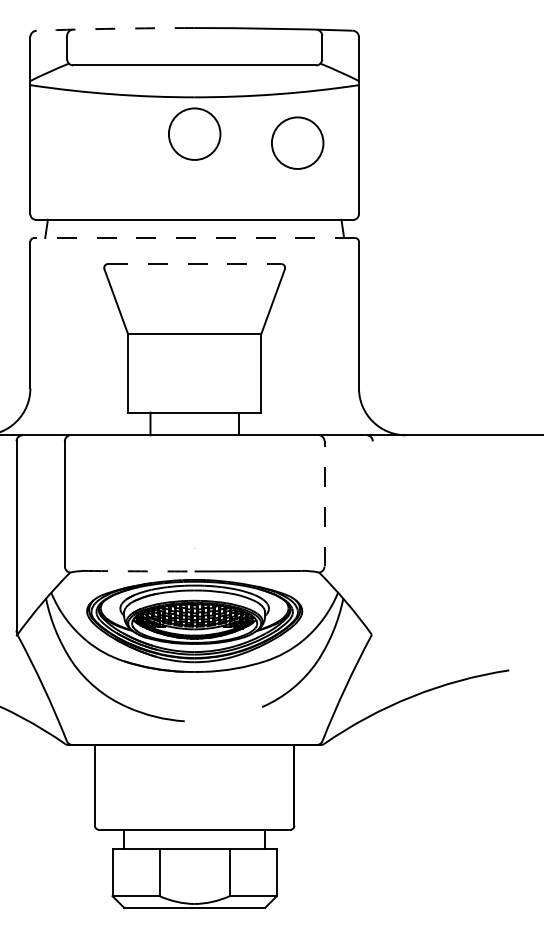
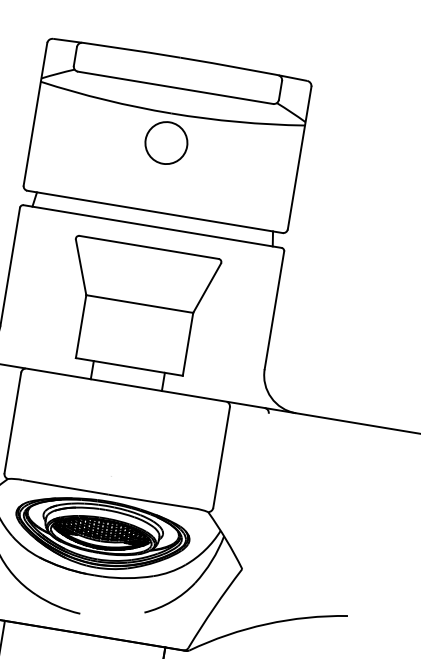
arc: (115, 28) -> (116, 47), dashed -> solid
circle: (297, 142) -> (247, 163), removed
line: (194, 238) -> (152, 226), dashed -> solid
line: (194, 264) -> (148, 247), dashed -> solid
line: (324, 503) -> (221, 457), dashed -> solid
arc: (141, 571) -> (65, 487), dashed -> solid

